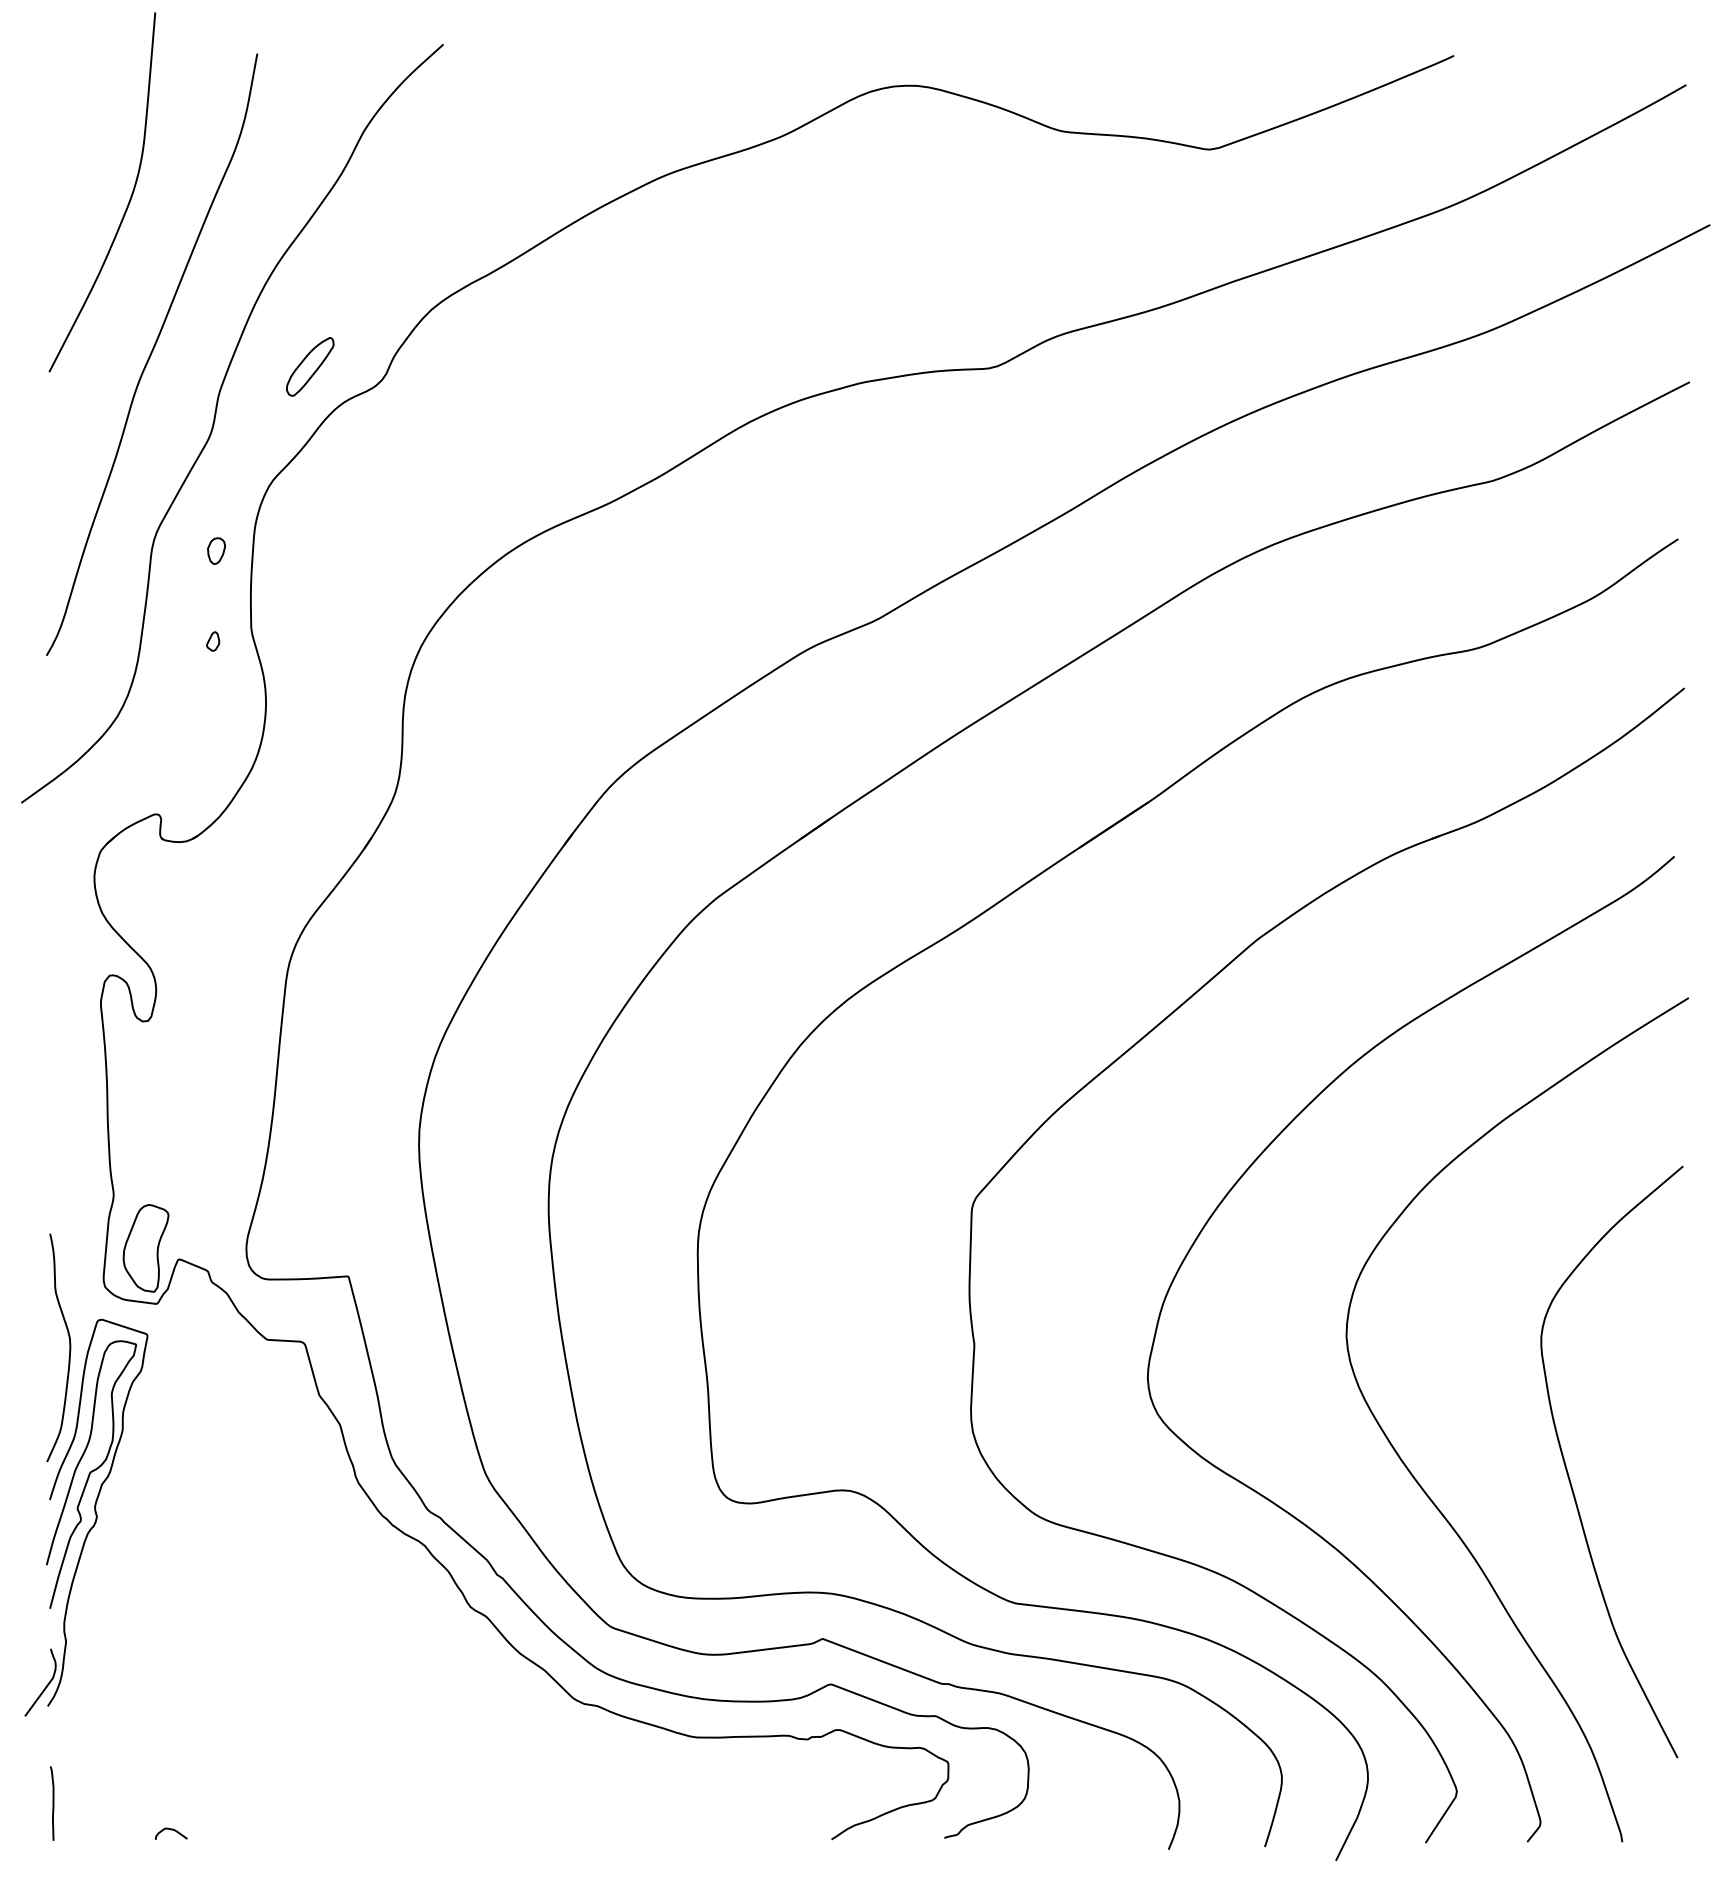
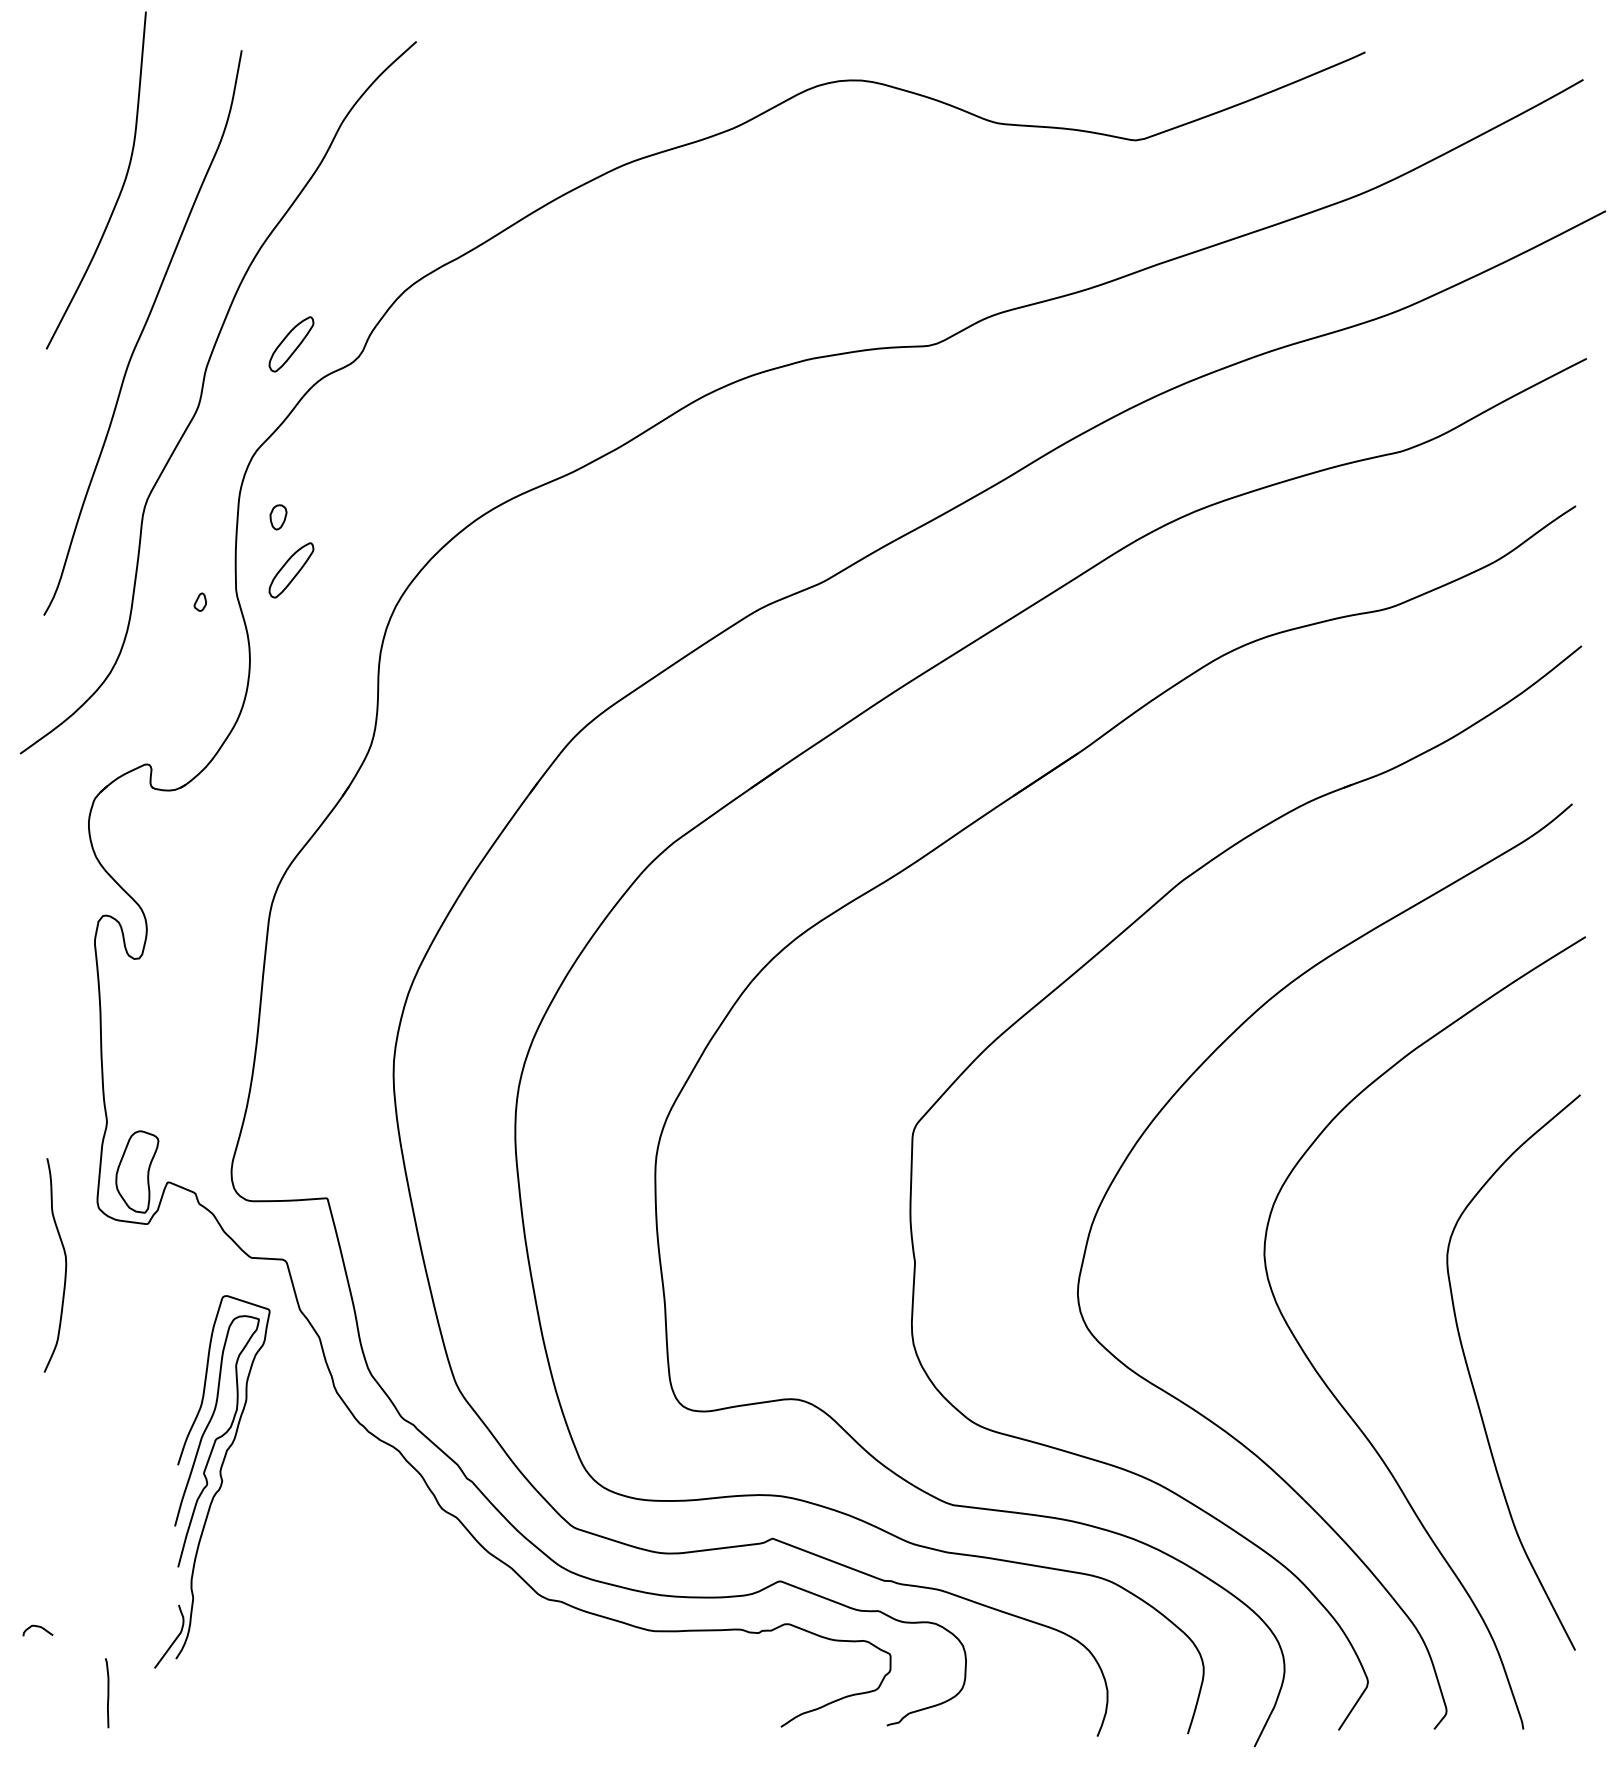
part: (216, 551) -> (278, 517), moved
part: (310, 607) -> (291, 570), added
part: (86, 1517) -> (212, 1481), moved
curve: (52, 1803) -> (107, 1693), moved
curve: (170, 1830) -> (37, 1627), moved

